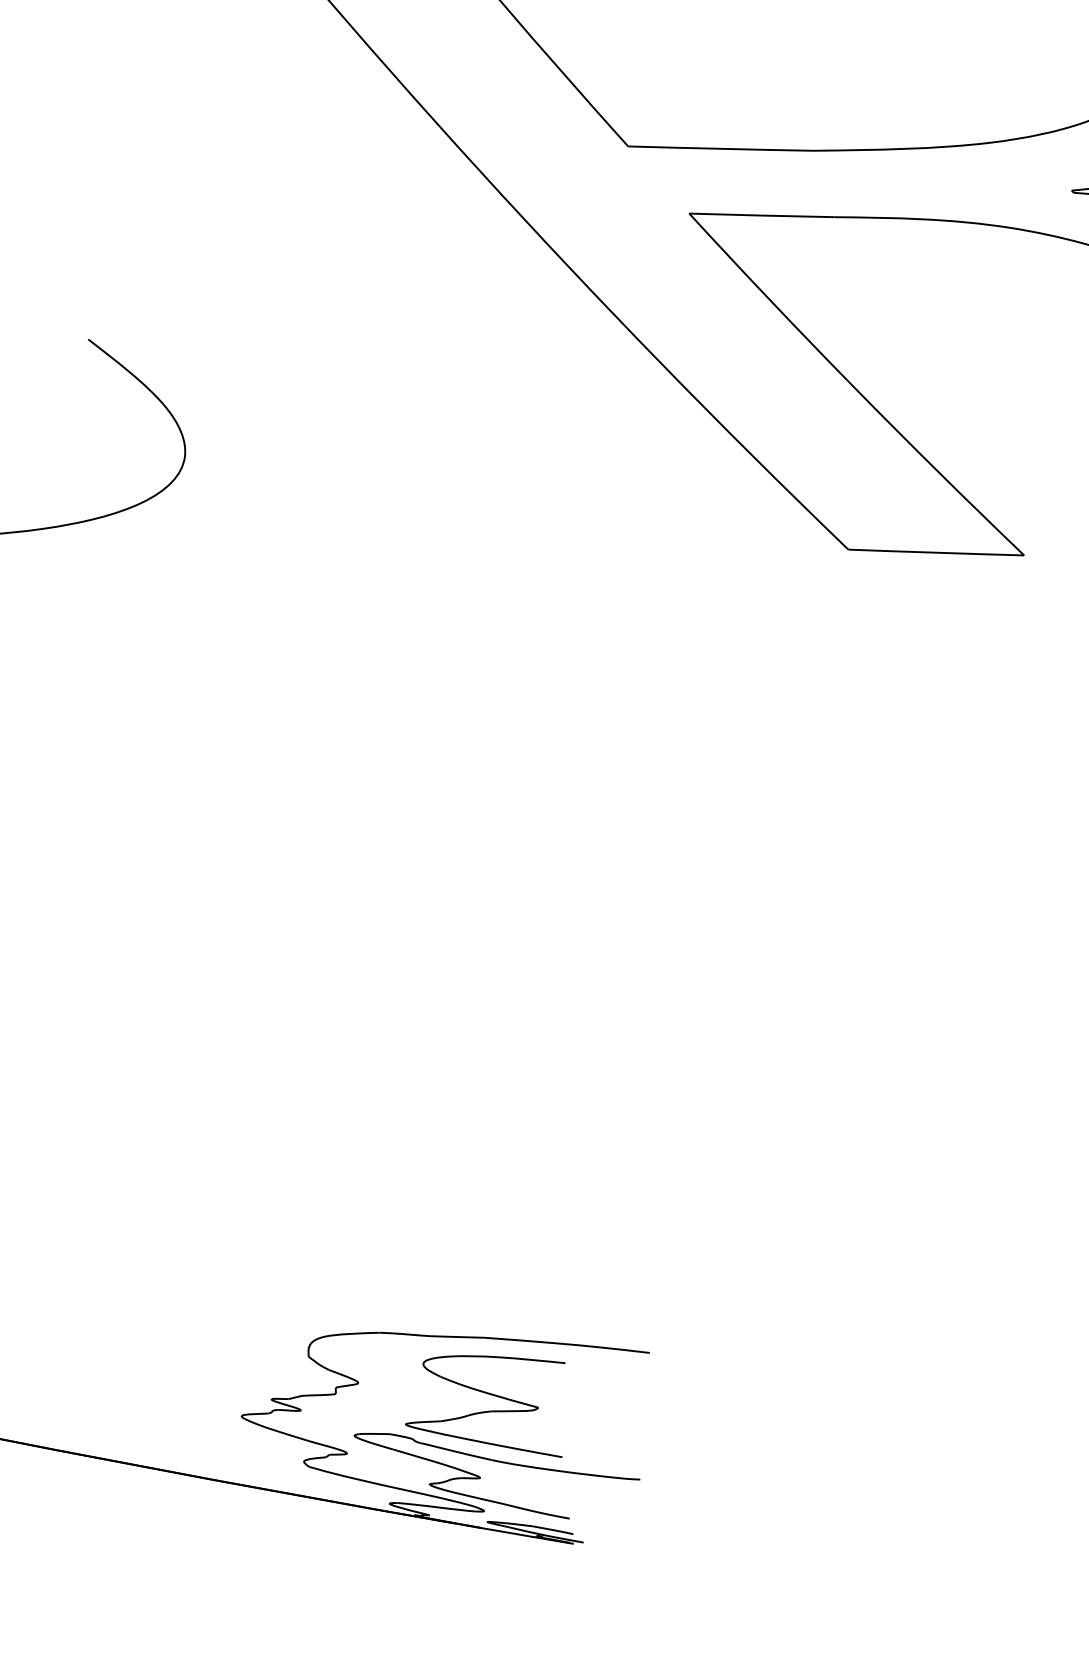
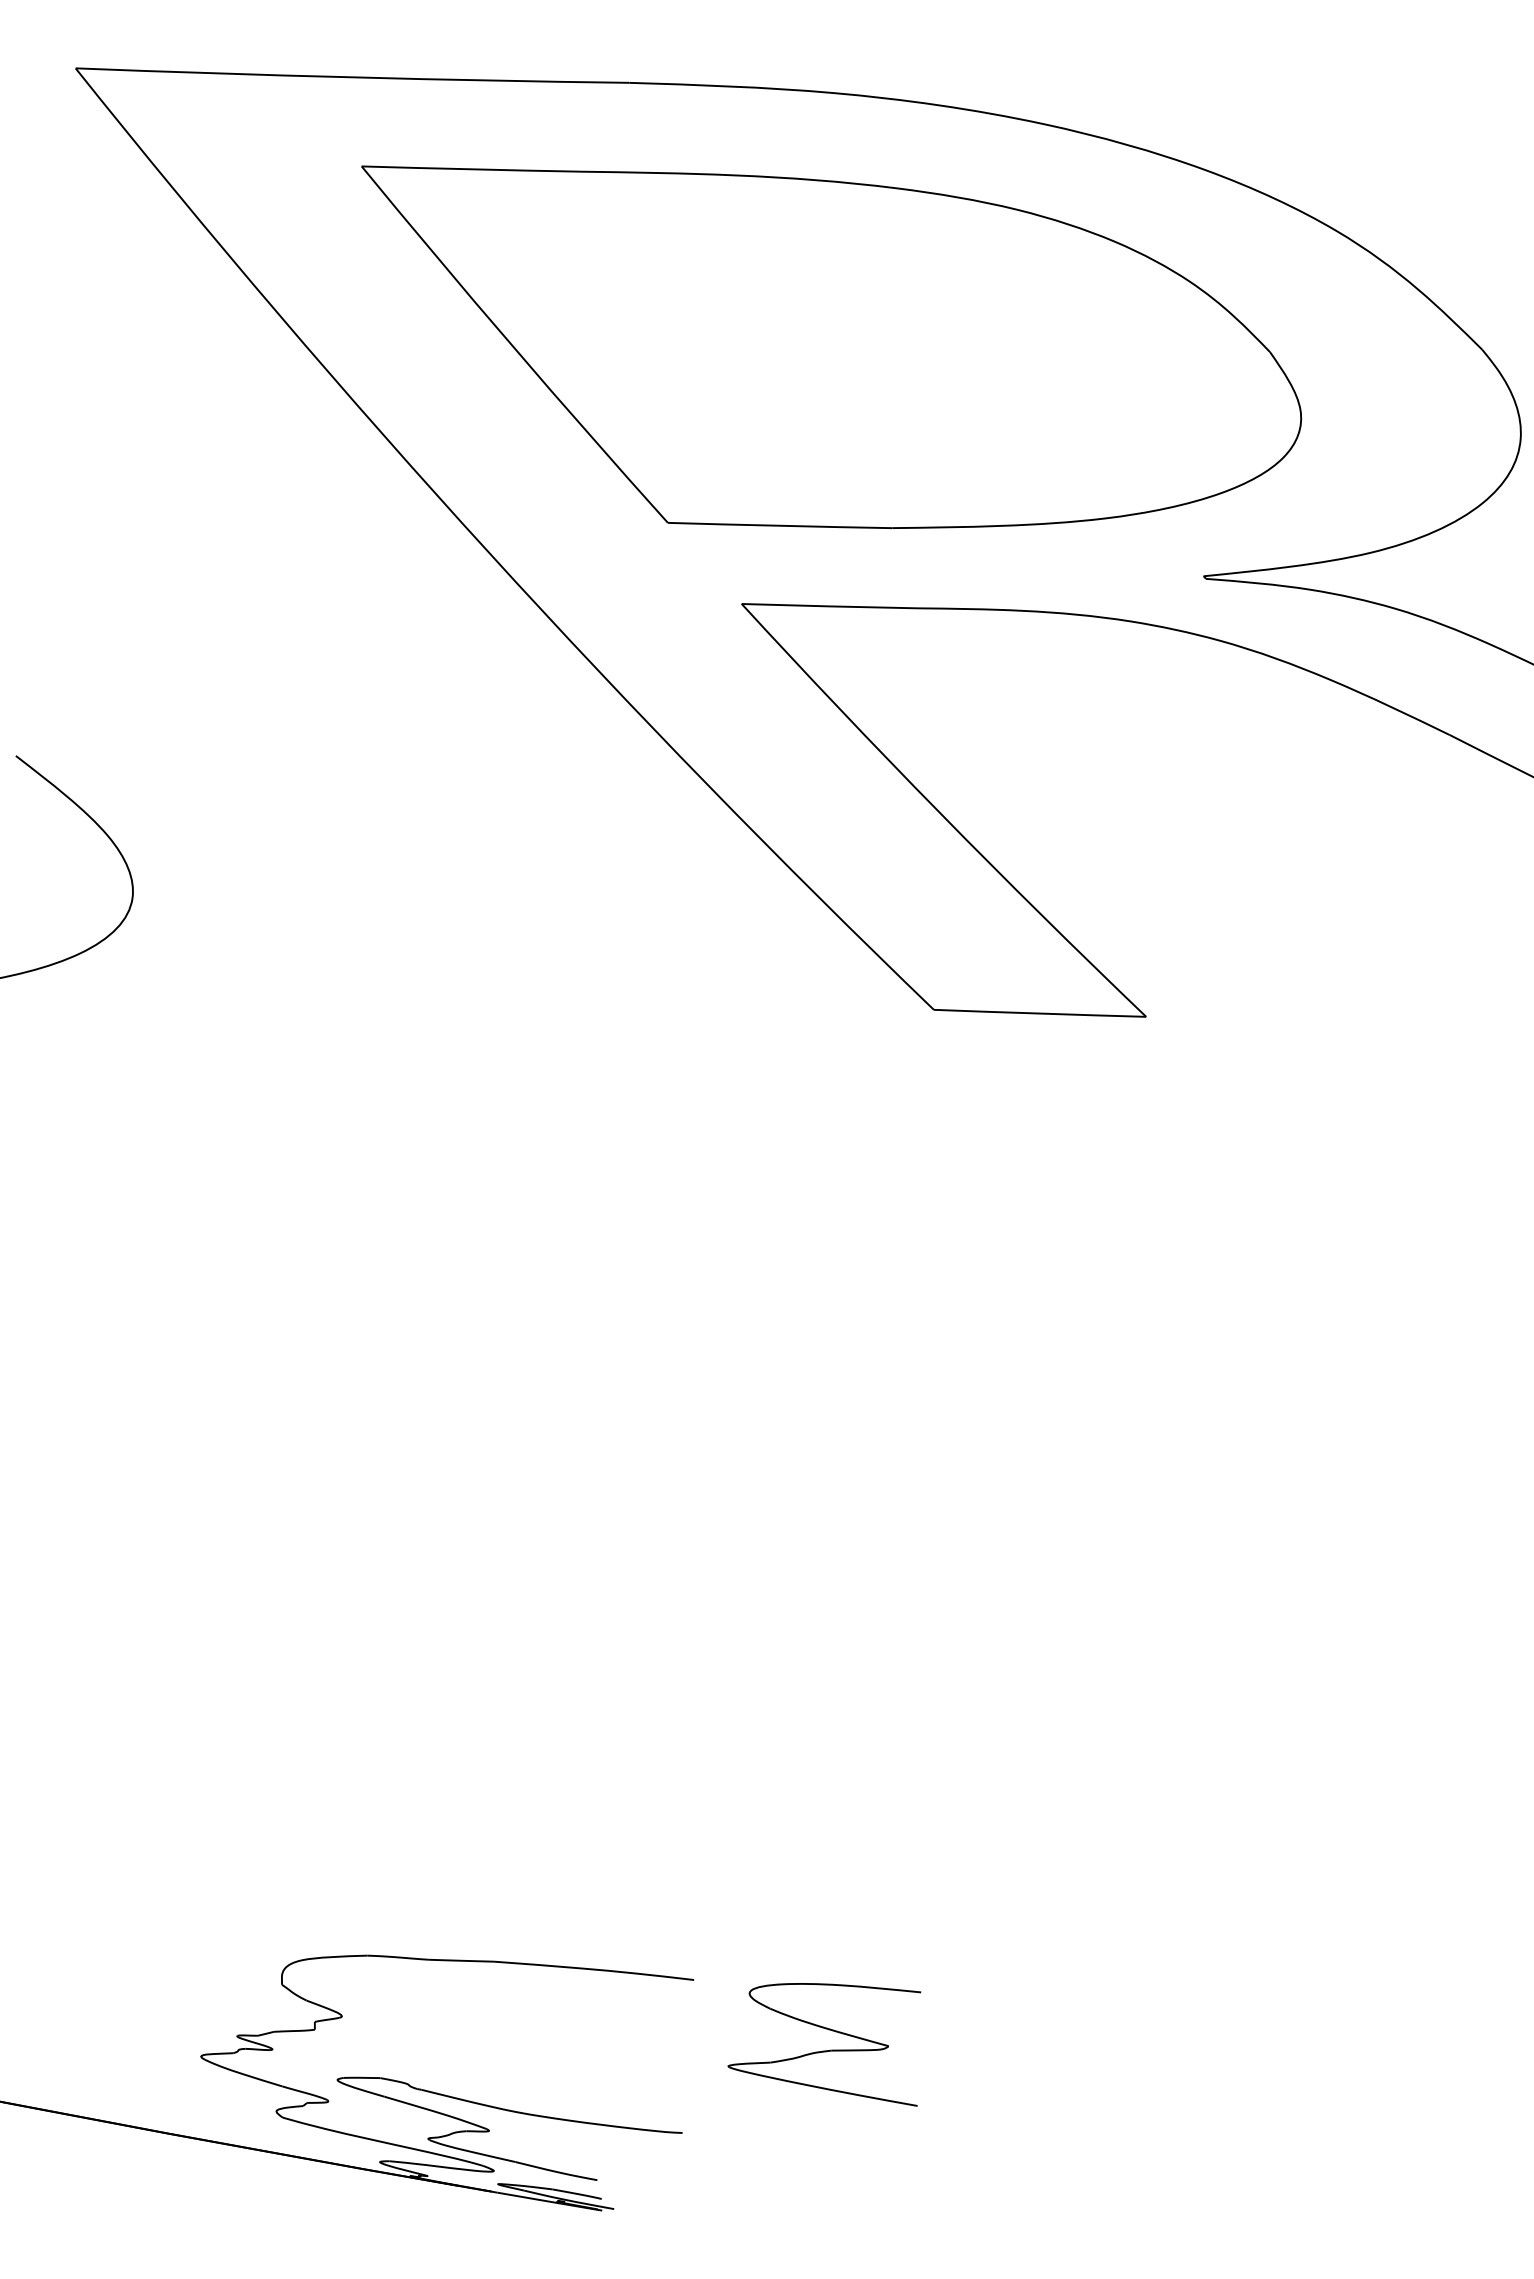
part: (485, 1406) -> (824, 2044), moved

